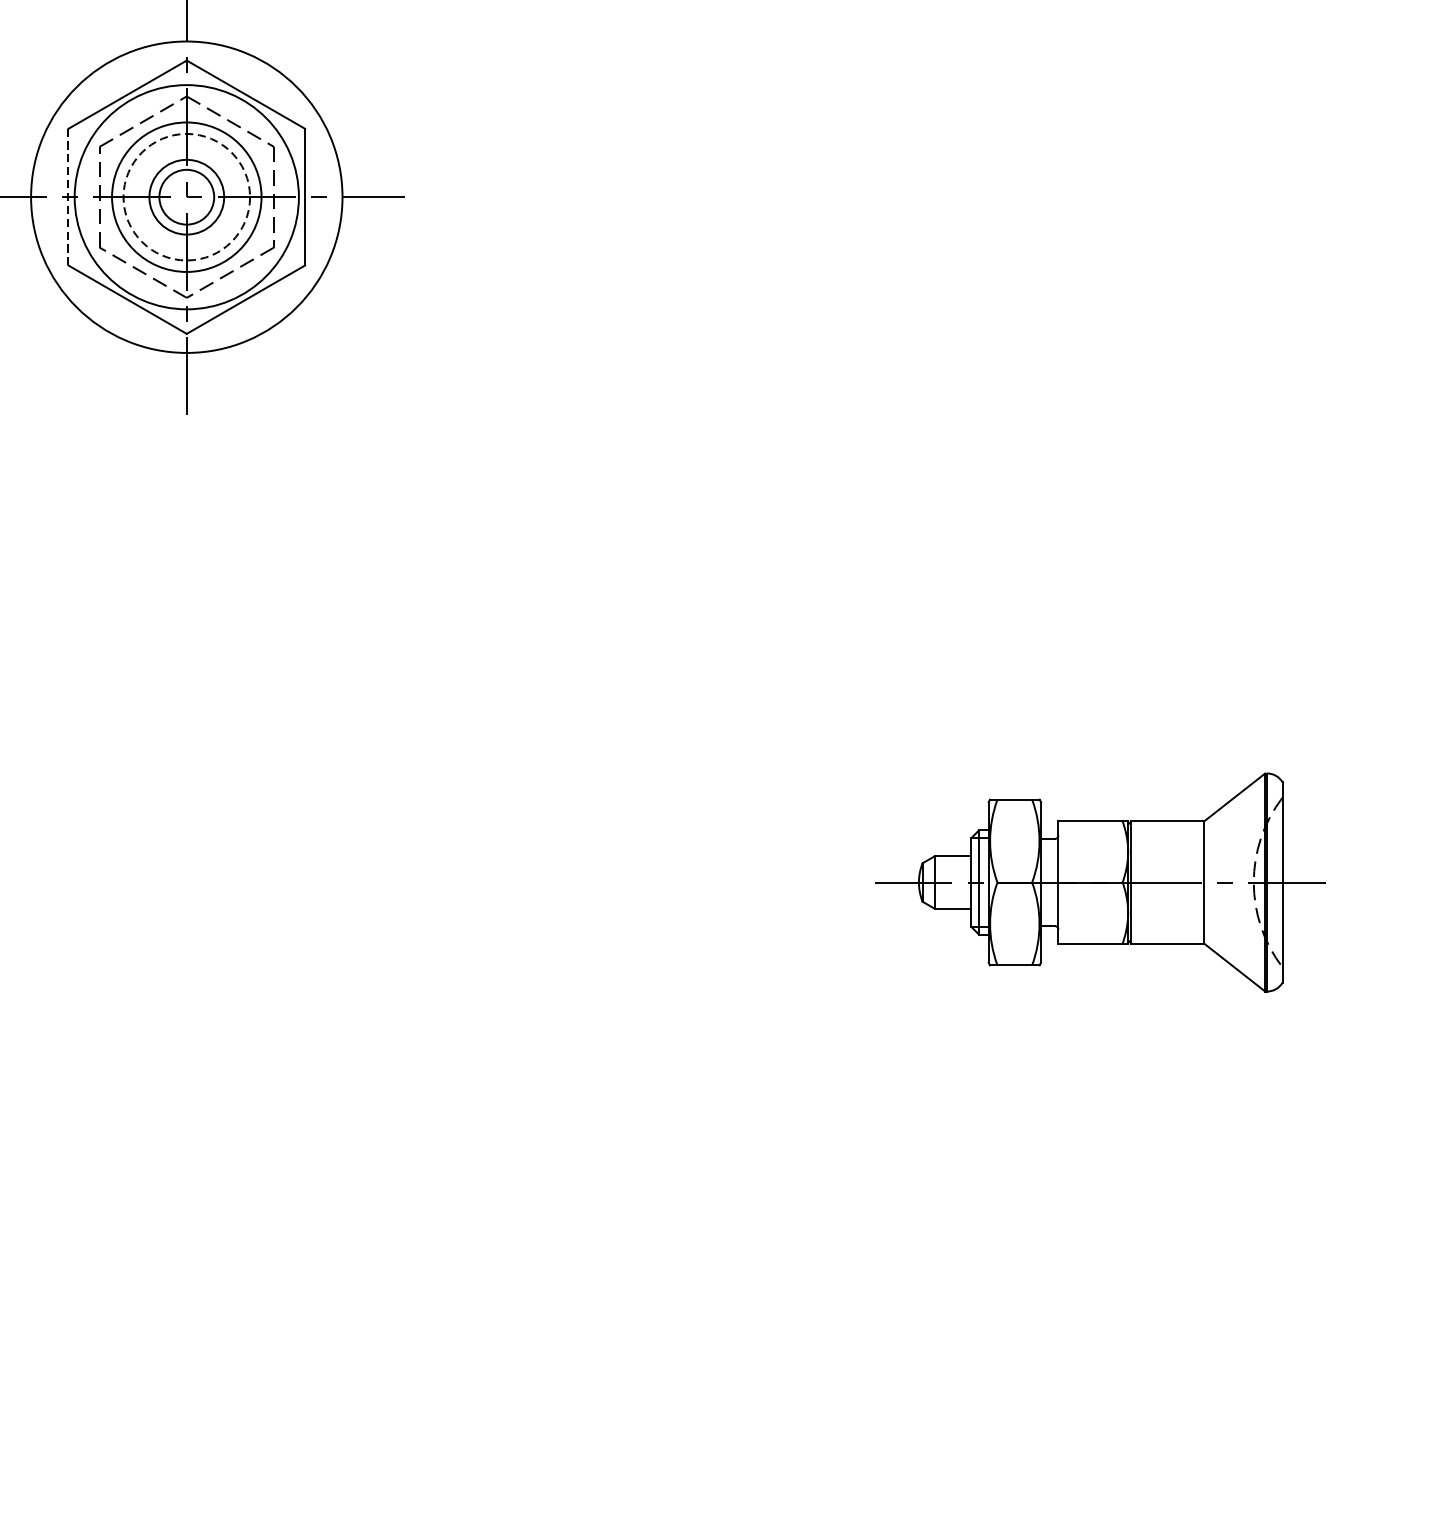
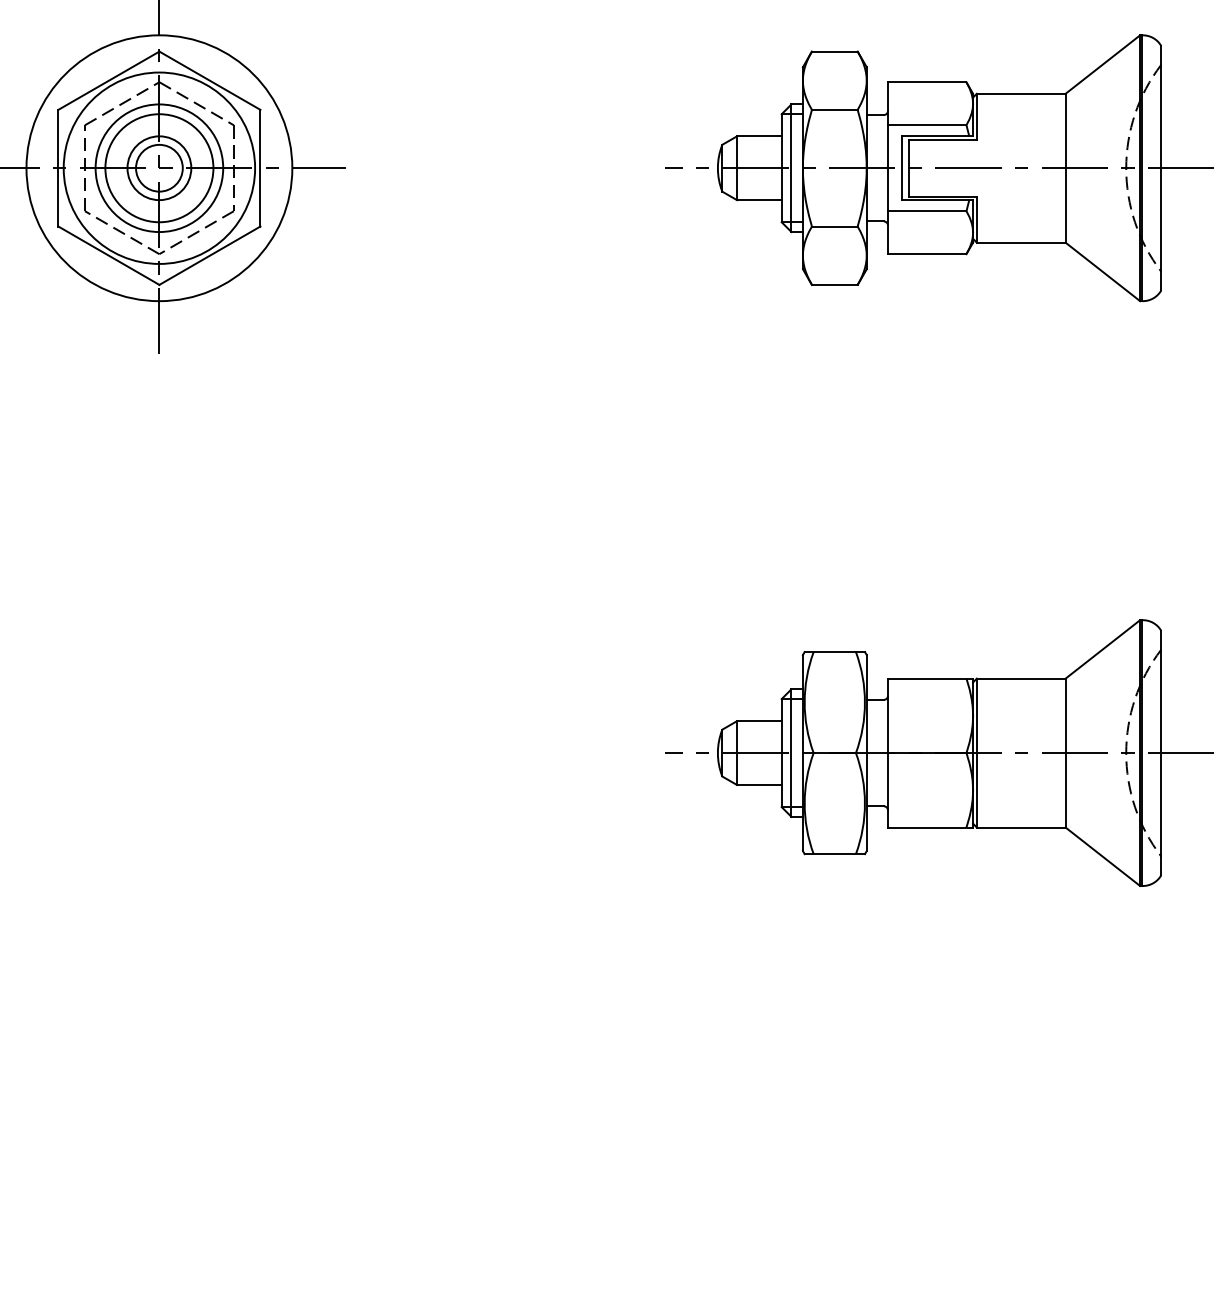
line: (68, 196) -> (58, 167), dashed -> solid
circle: (186, 197) -> (159, 168), dashed -> solid
part: (1100, 197) -> (939, 168), added
part: (1100, 882) -> (939, 753), size x1.43

